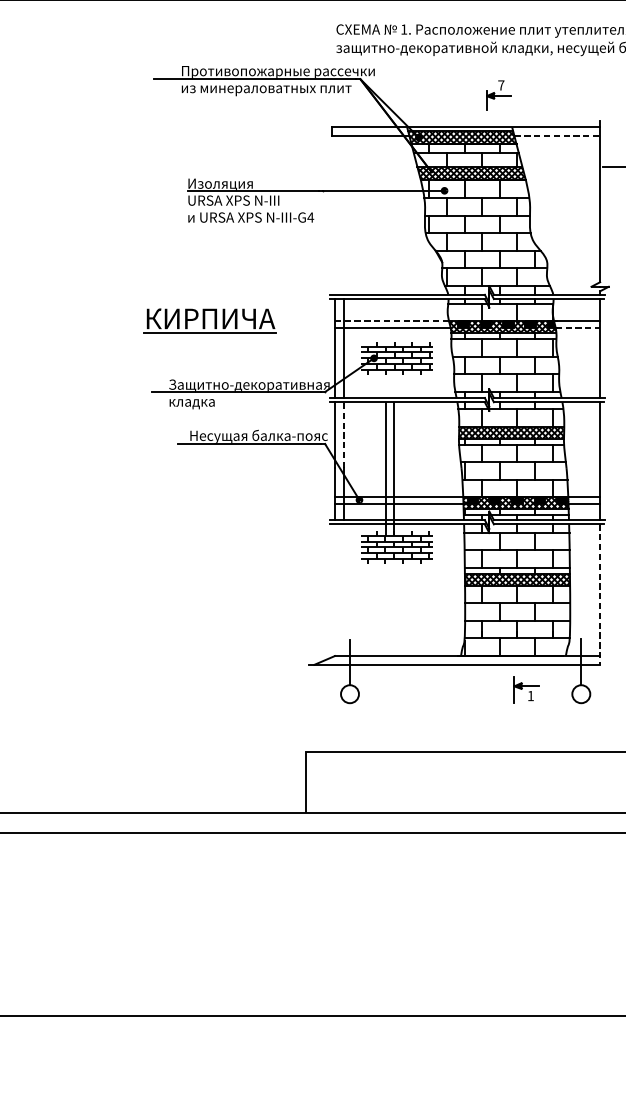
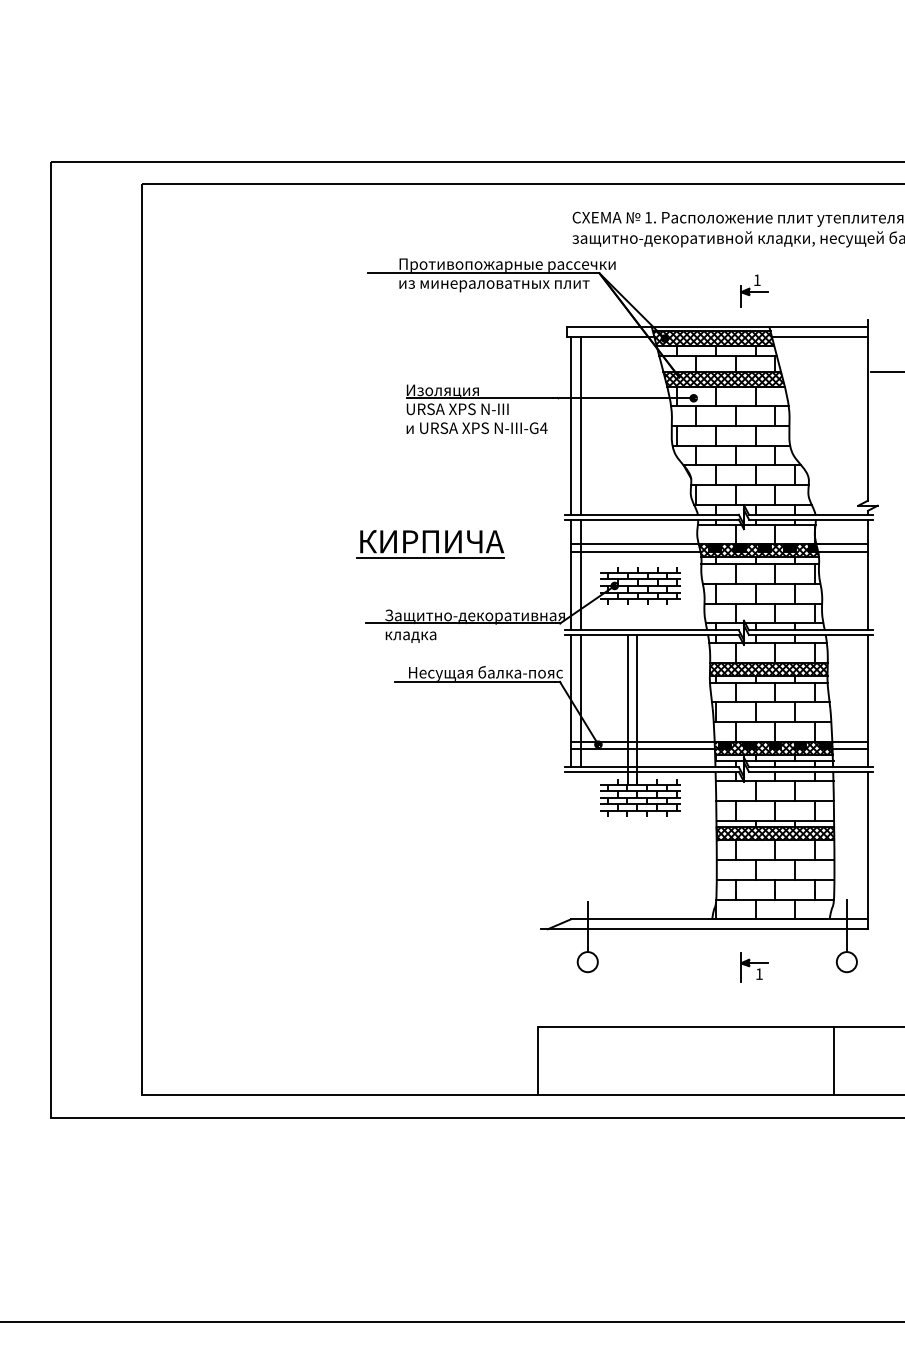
text: (500, 84) -> (756, 279), 7 -> 1
line: (557, 136) -> (820, 337), dashed -> solid
line: (334, 215) -> (570, 425), added
line: (343, 215) -> (580, 425), added
line: (391, 321) -> (634, 544), dashed -> solid
line: (578, 327) -> (843, 551), dashed -> solid
line: (343, 434) -> (580, 671), dashed -> solid
line: (599, 594) -> (867, 850), dashed -> solid
part: (526, 690) -> (754, 967), moved
line: (570, 782) -> (834, 1060), added

